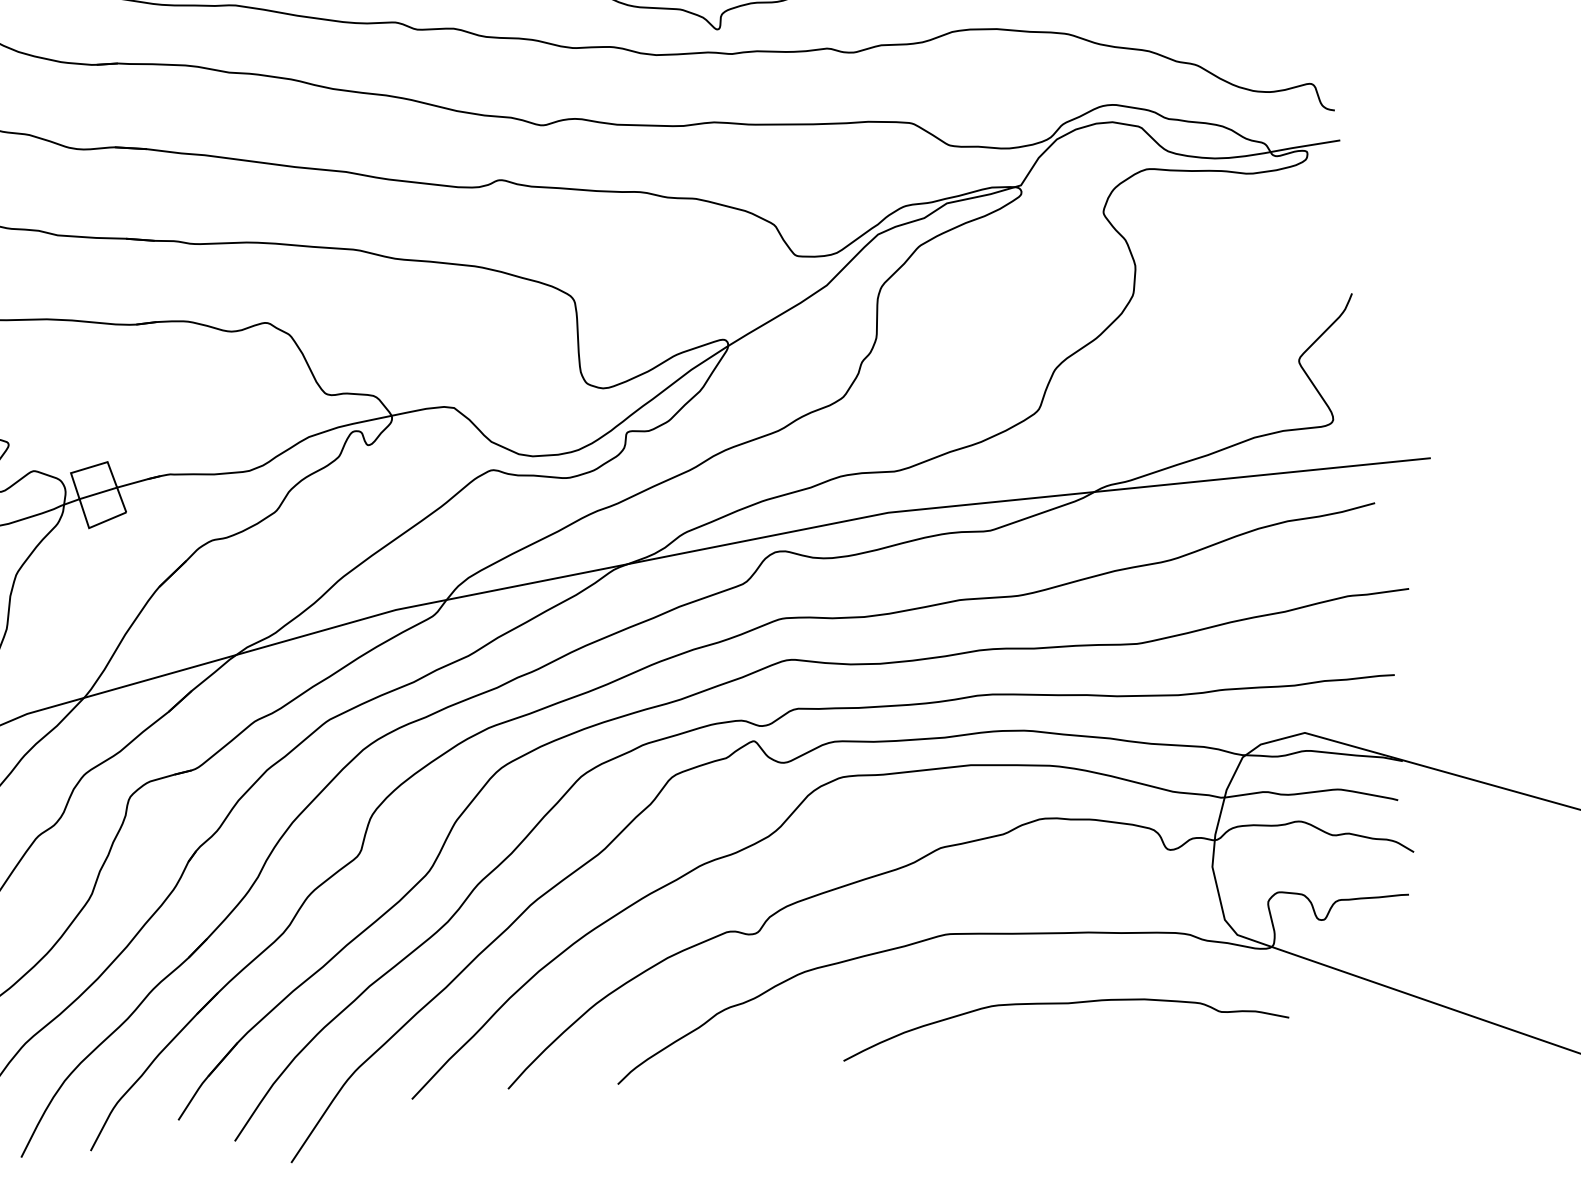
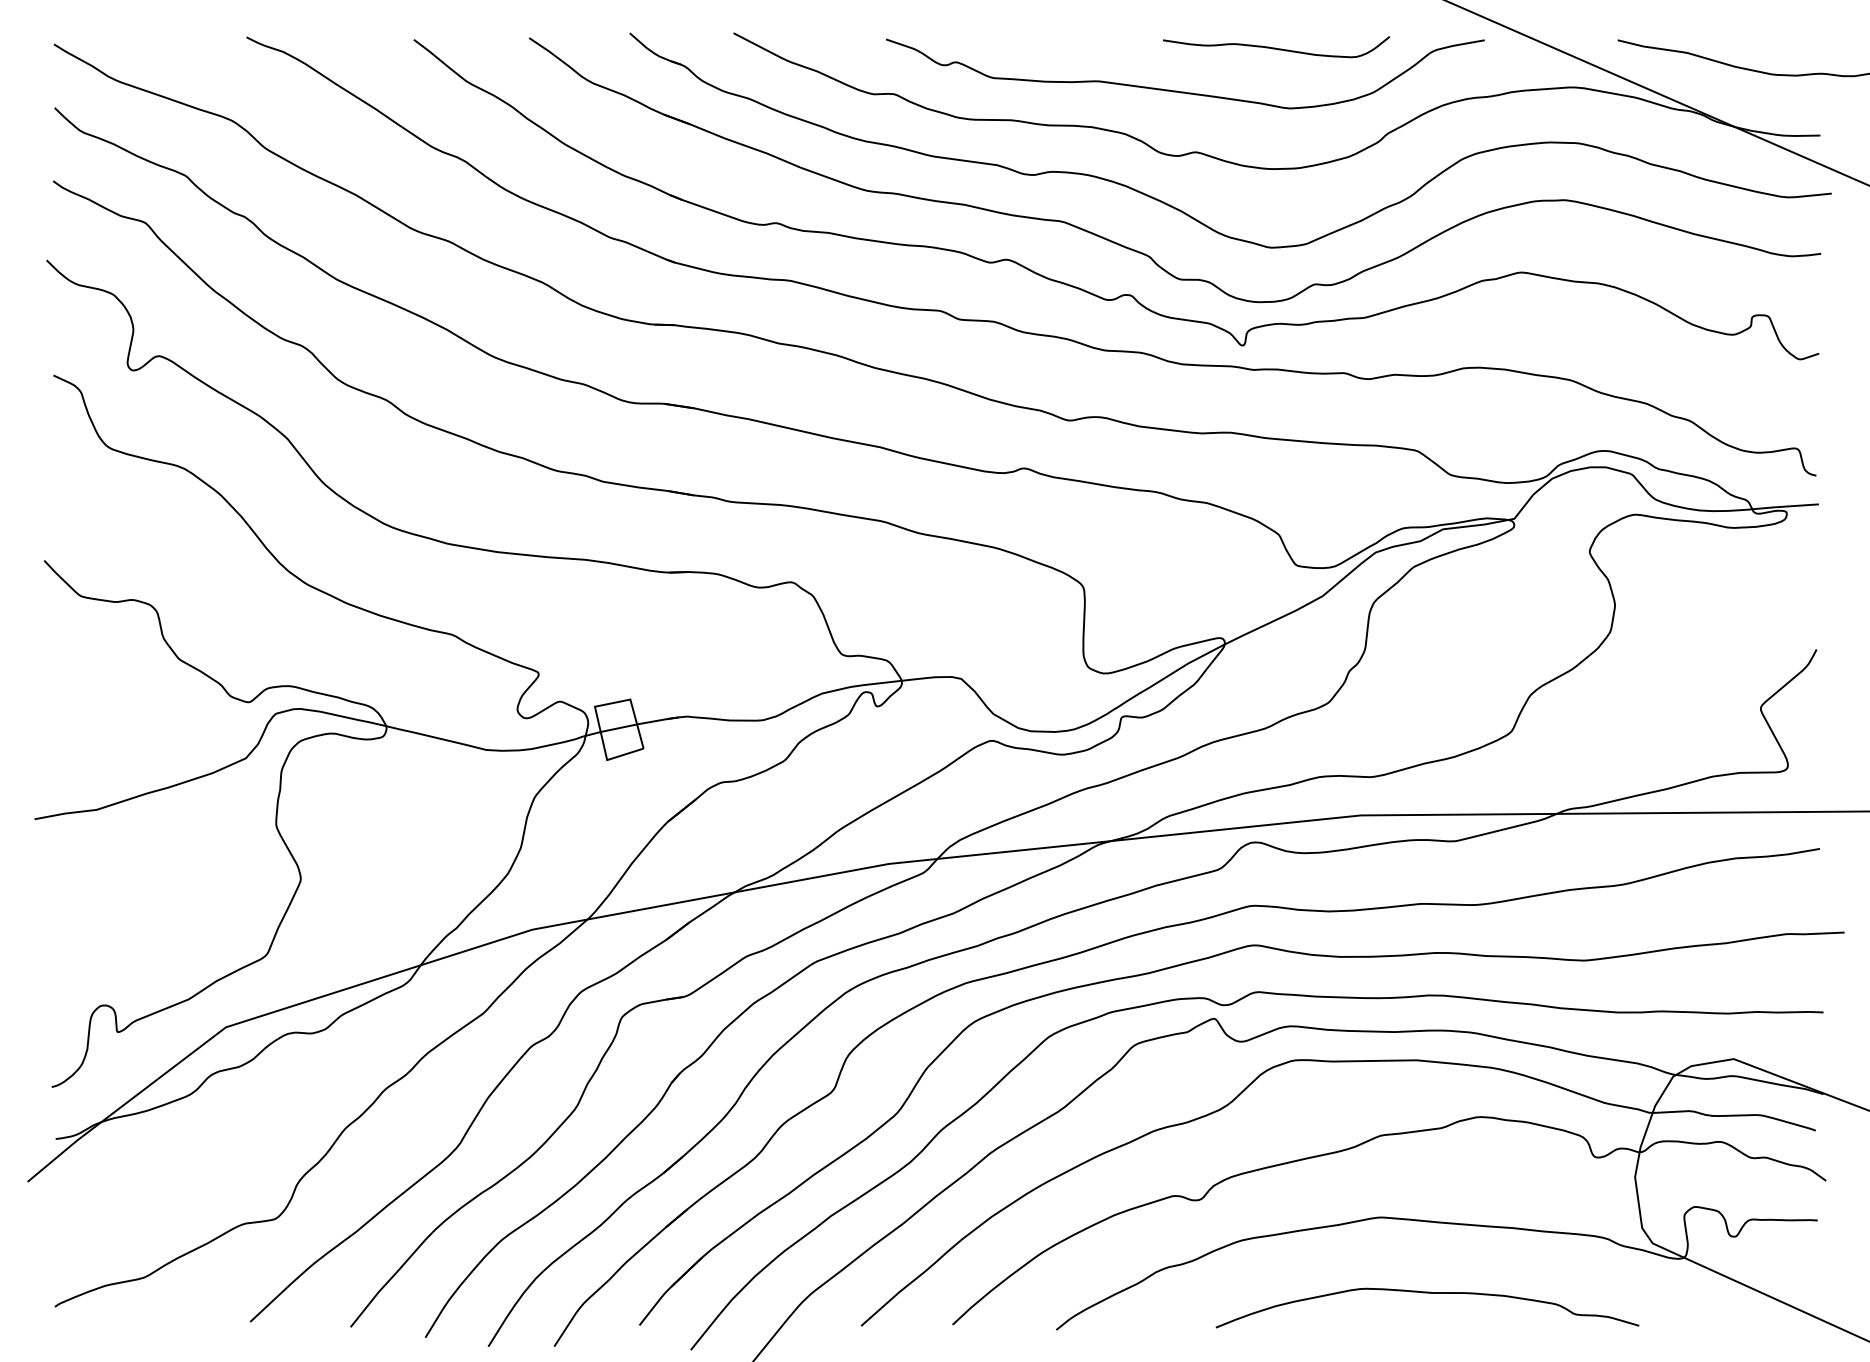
curve: (1063, 1004) -> (1427, 1293), moved

